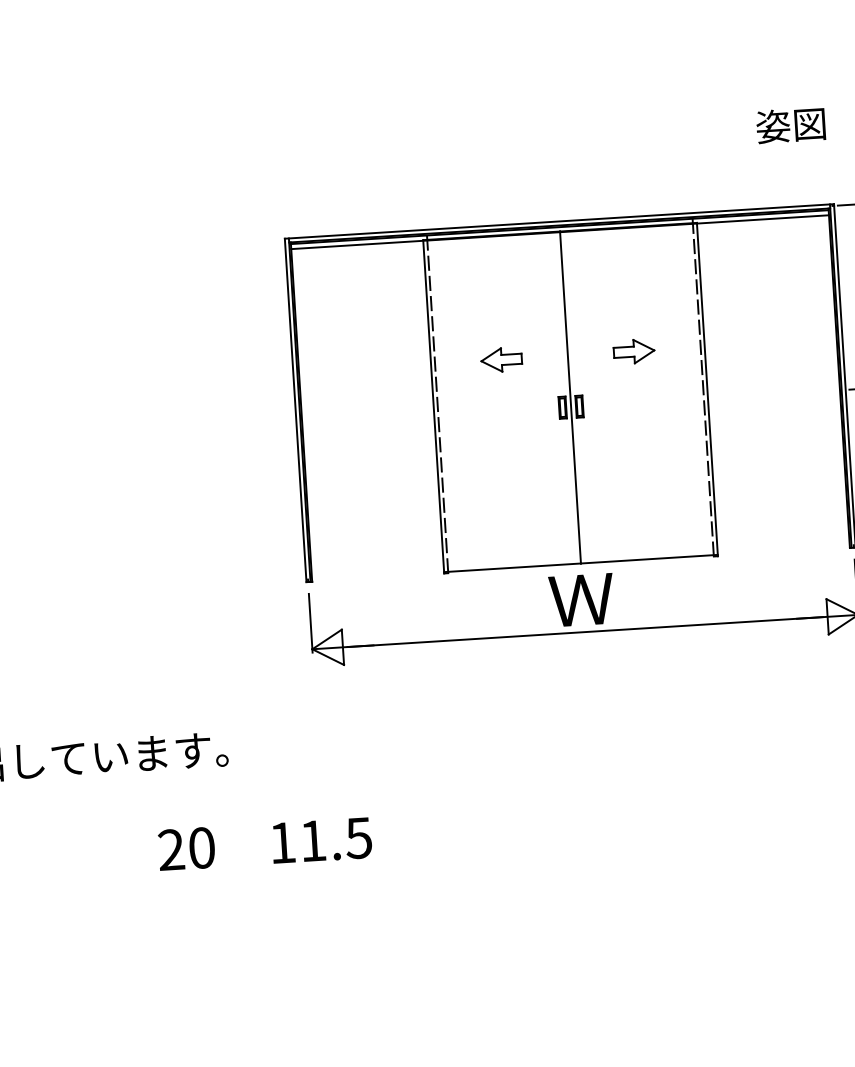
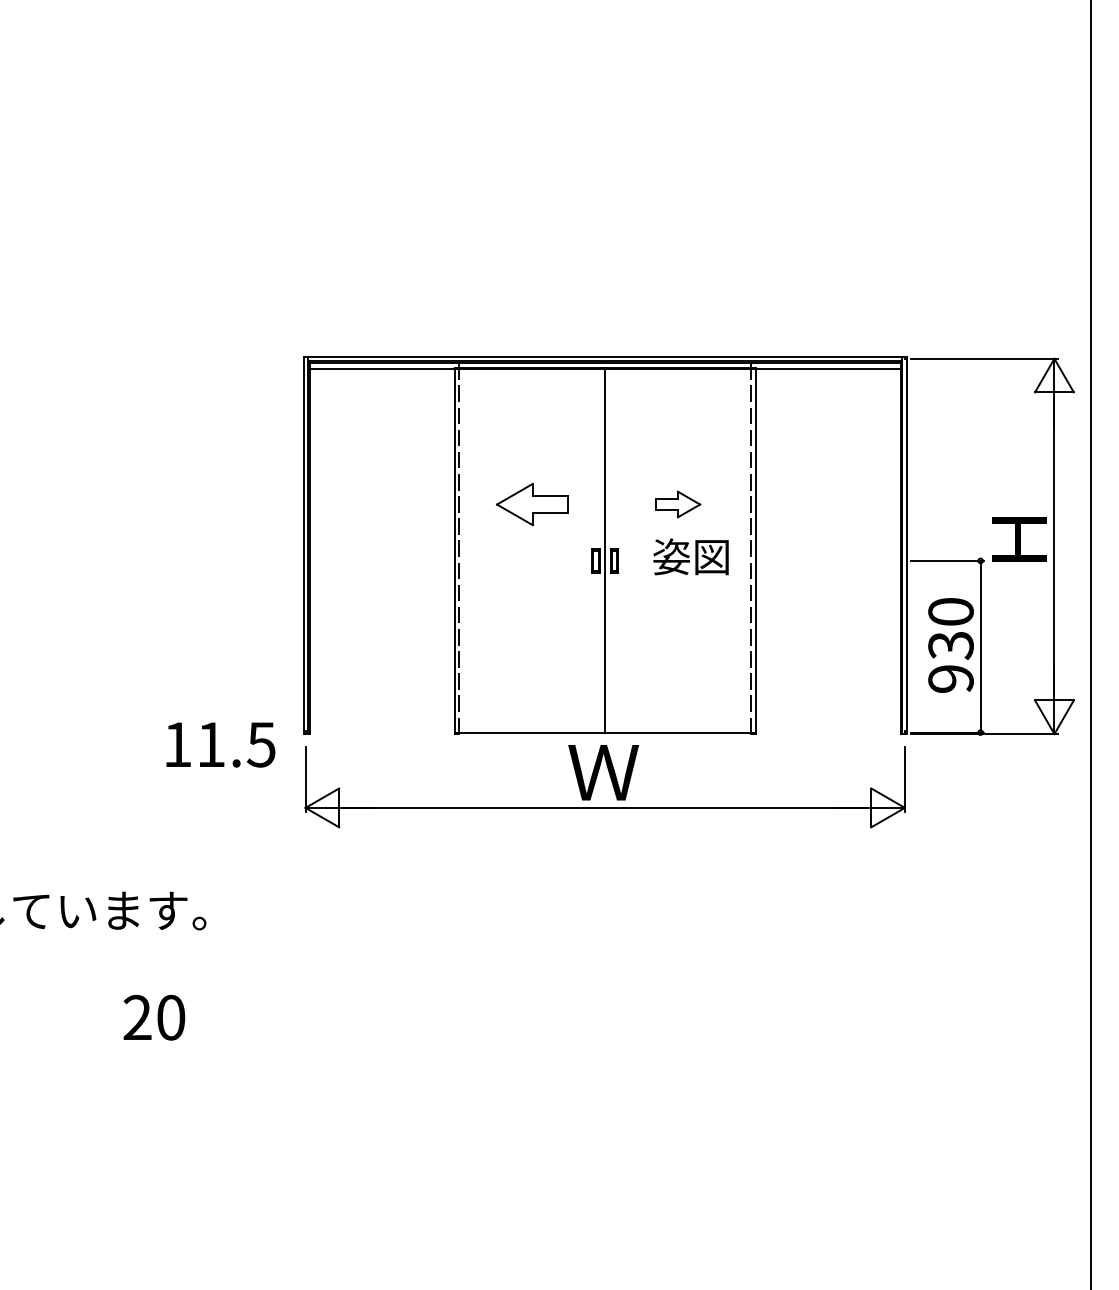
text: (790, 125) -> (690, 556), moved
part: (501, 359) -> (532, 504), size x1.6
text: (321, 840) -> (220, 744), moved

